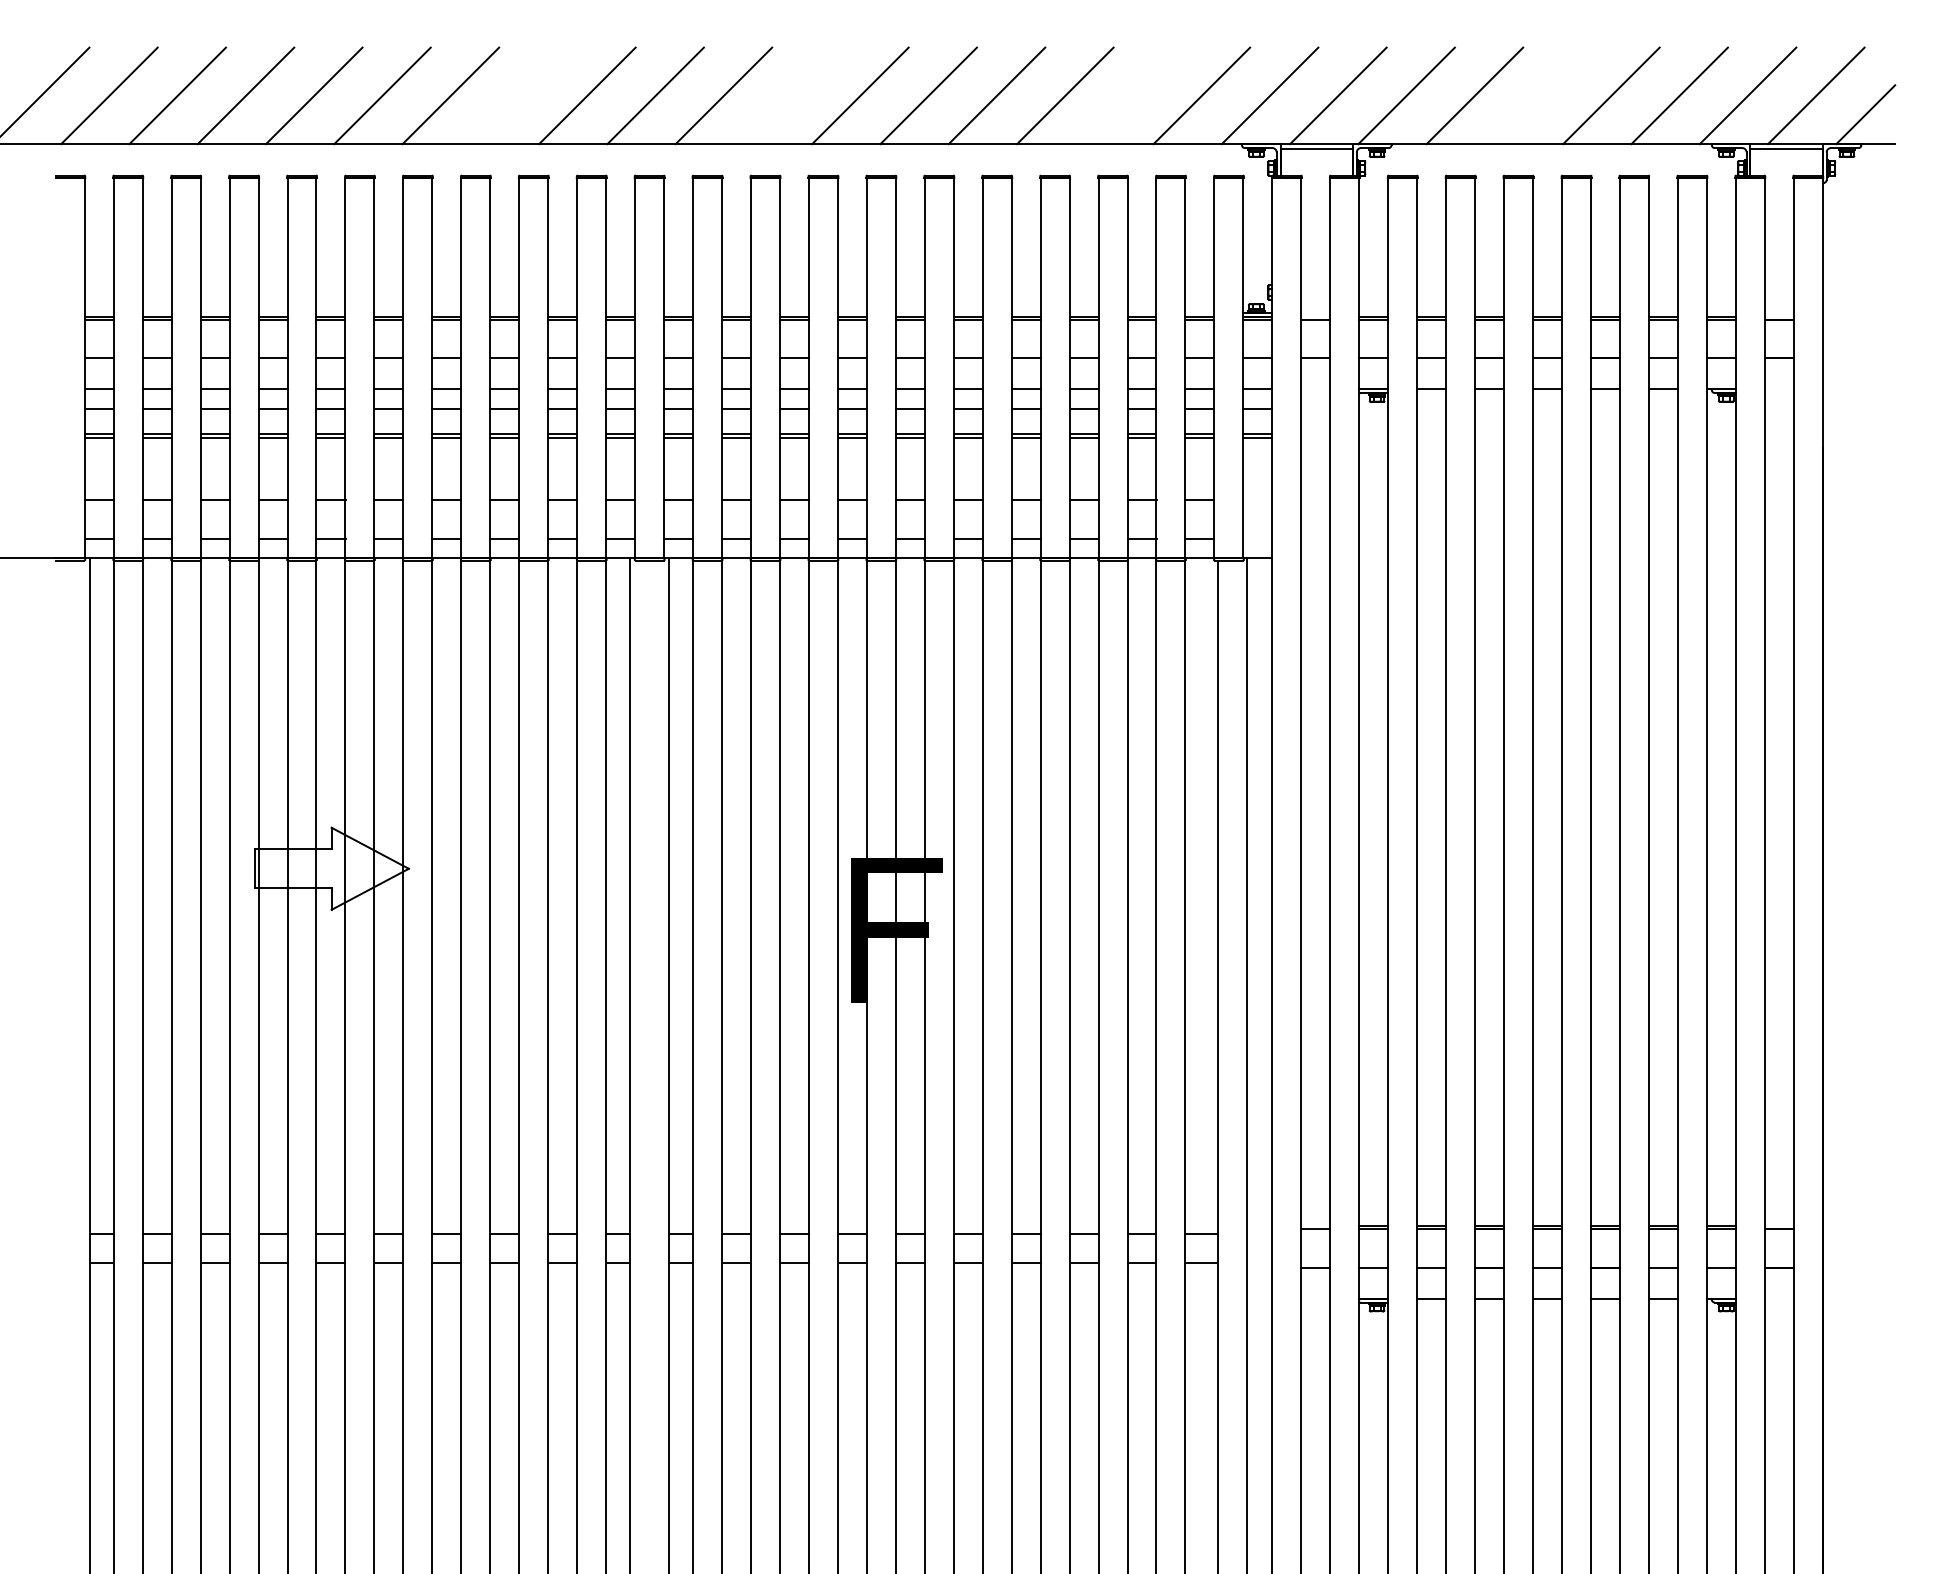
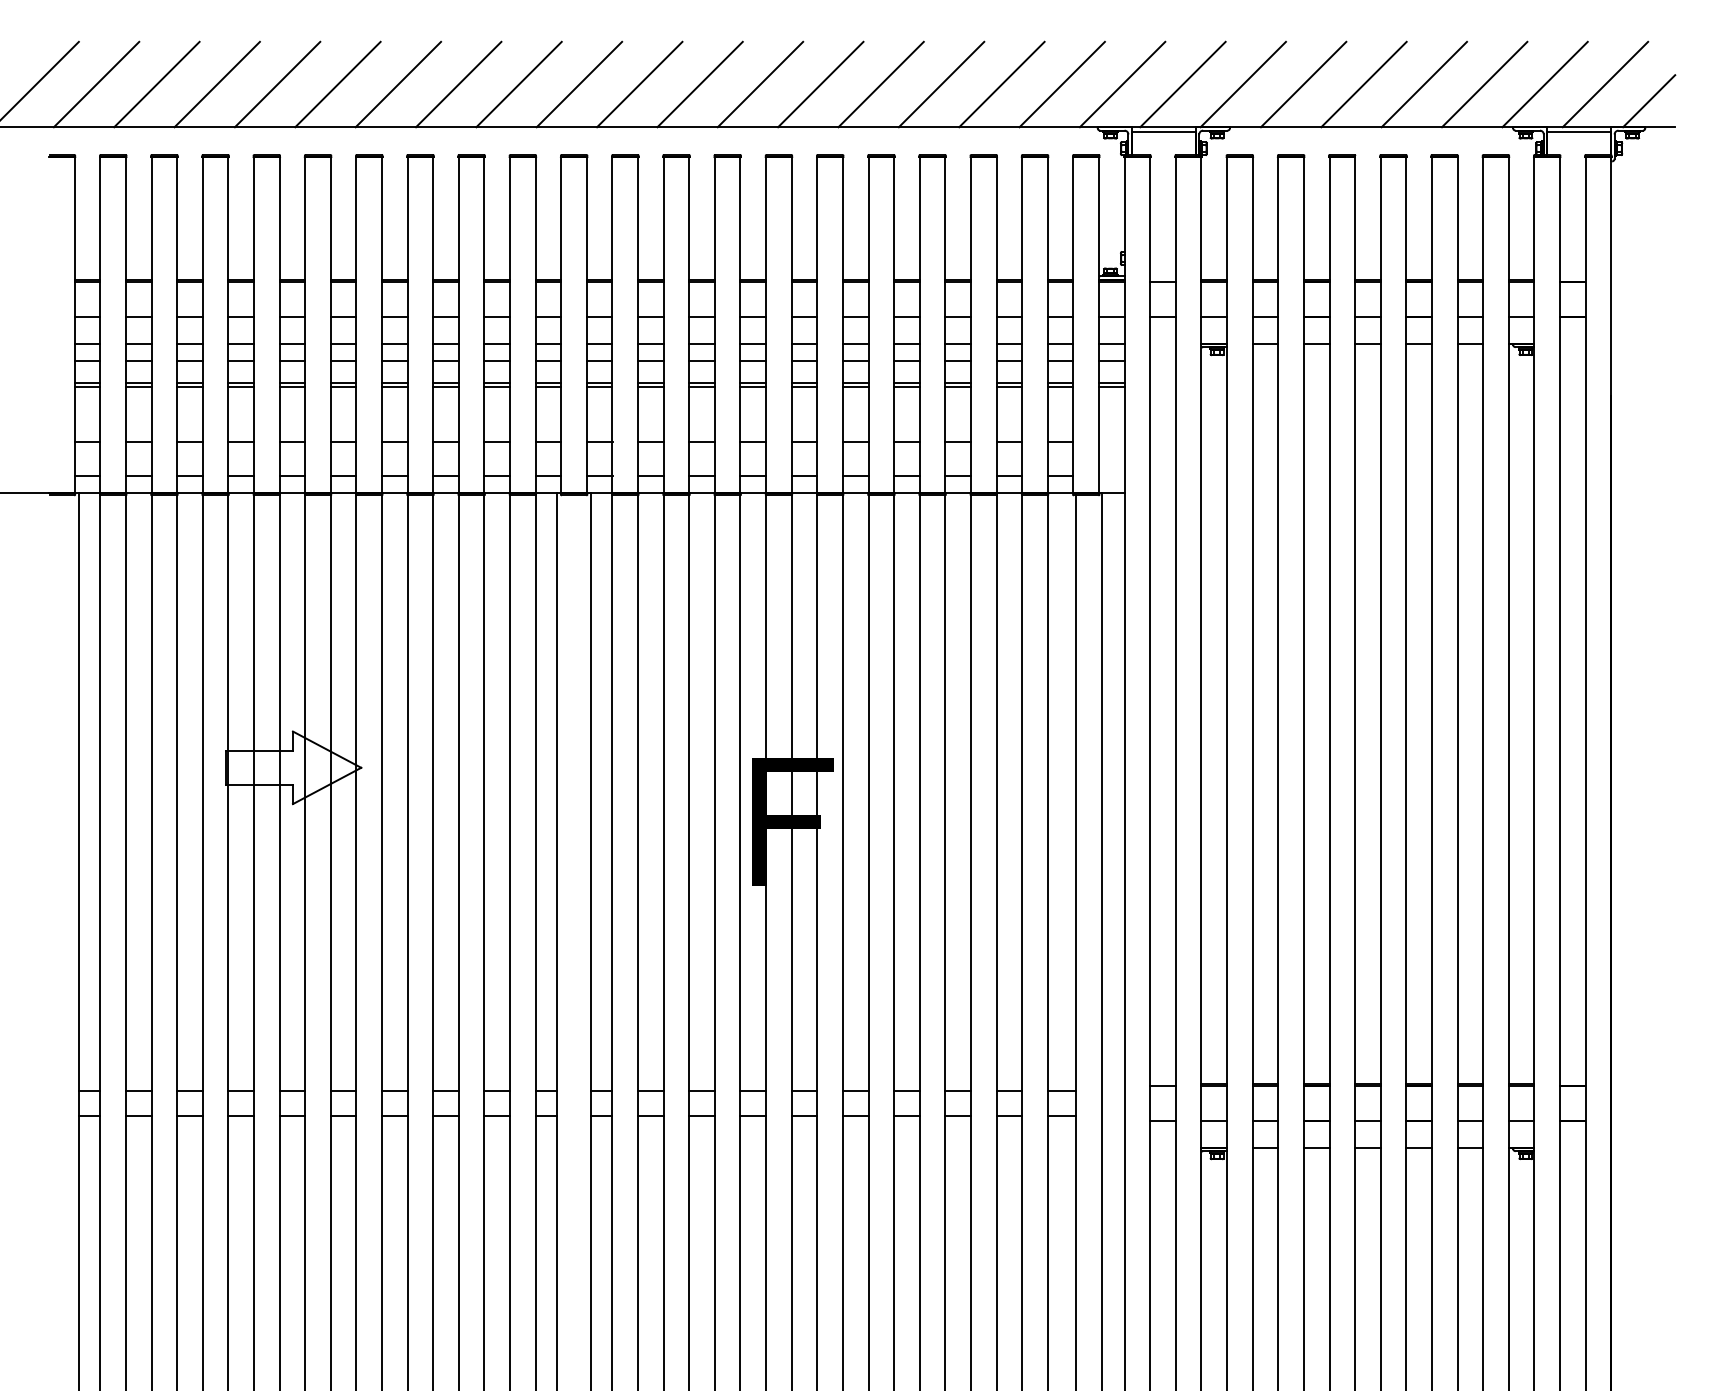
line: (518, 95) -> (458, 84), added
line: (791, 95) -> (699, 84), added
line: (1133, 95) -> (1001, 84), added
line: (1542, 95) -> (1363, 84), added

